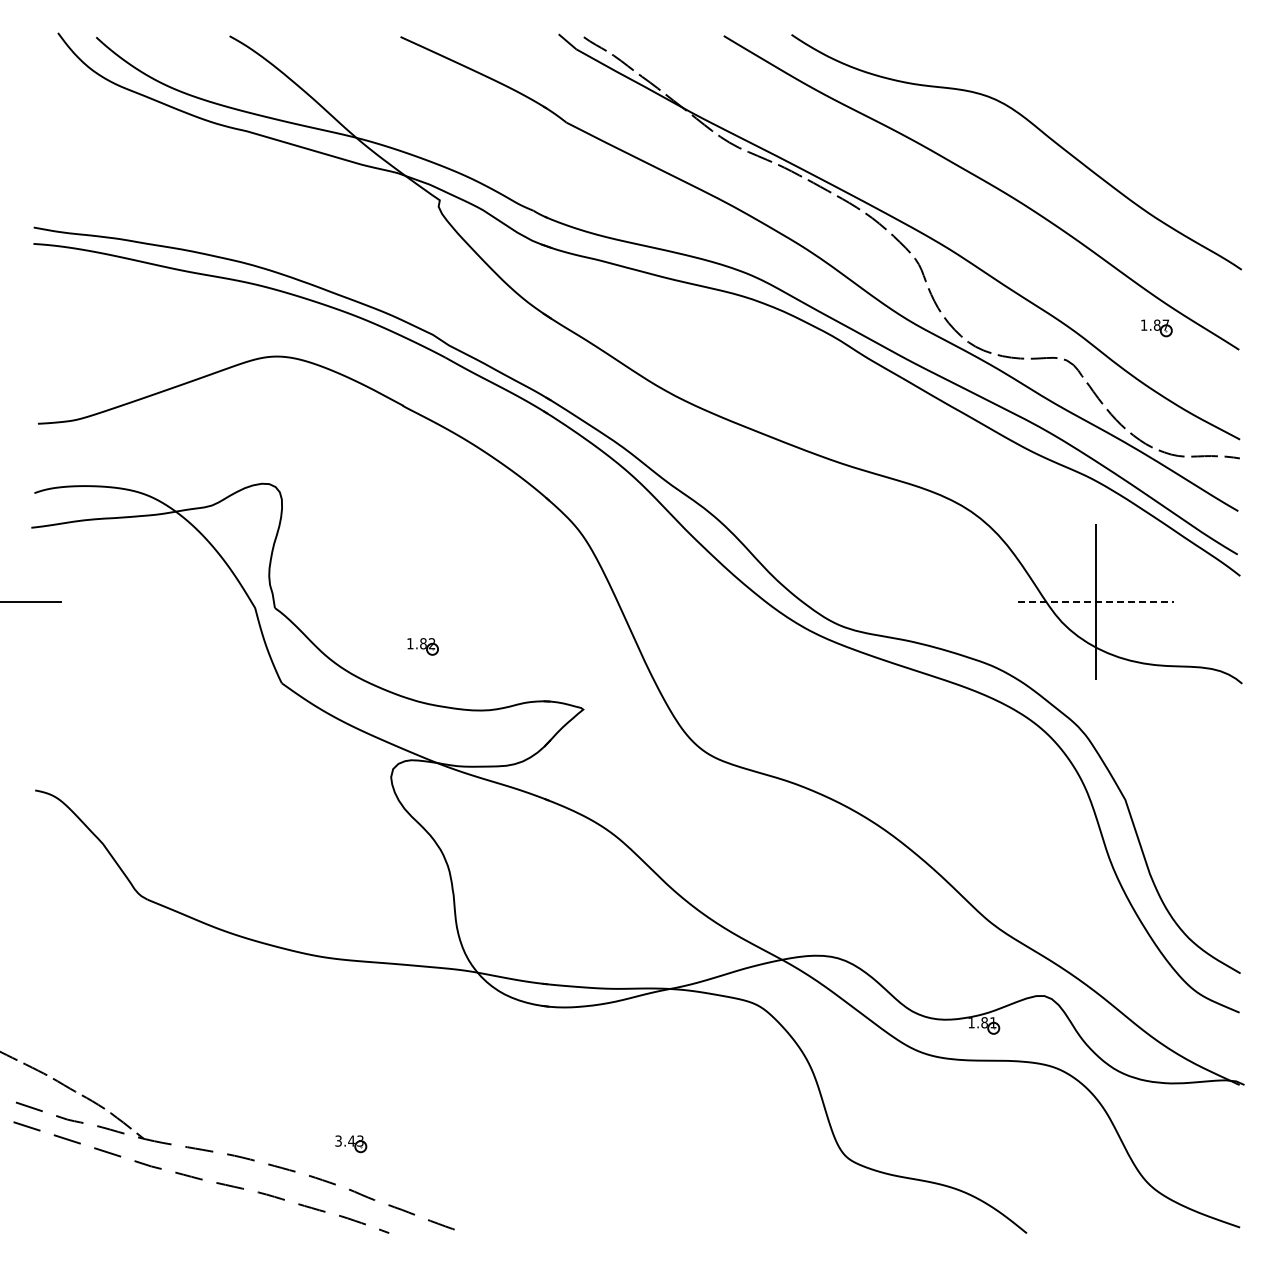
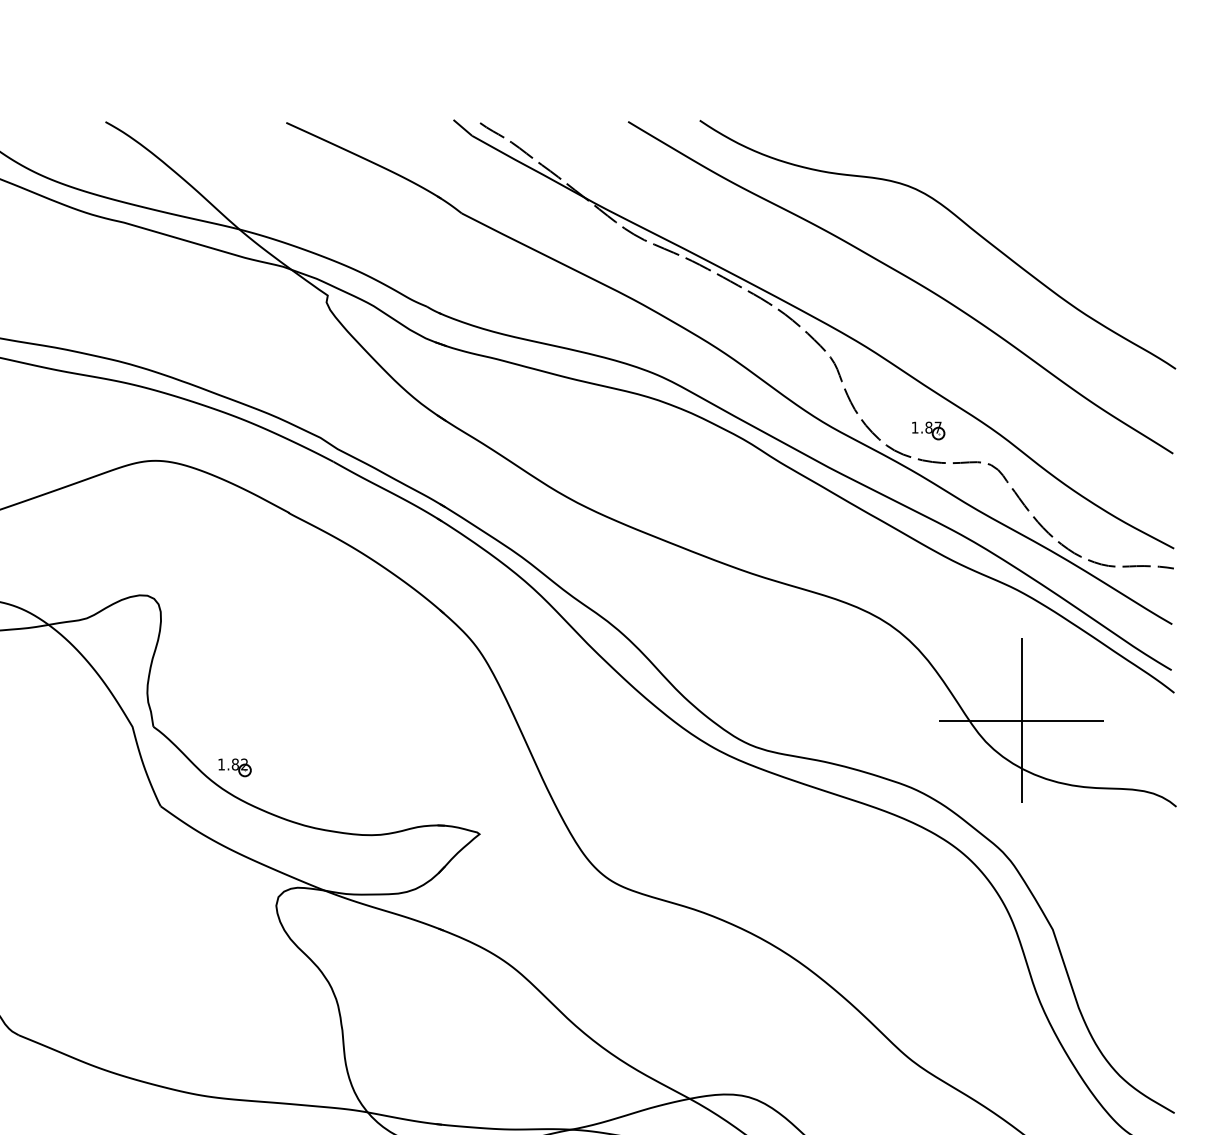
part: (1156, 328) -> (928, 431), moved
line: (1095, 602) -> (1021, 720), dashed -> solid
part: (422, 646) -> (234, 767), moved

